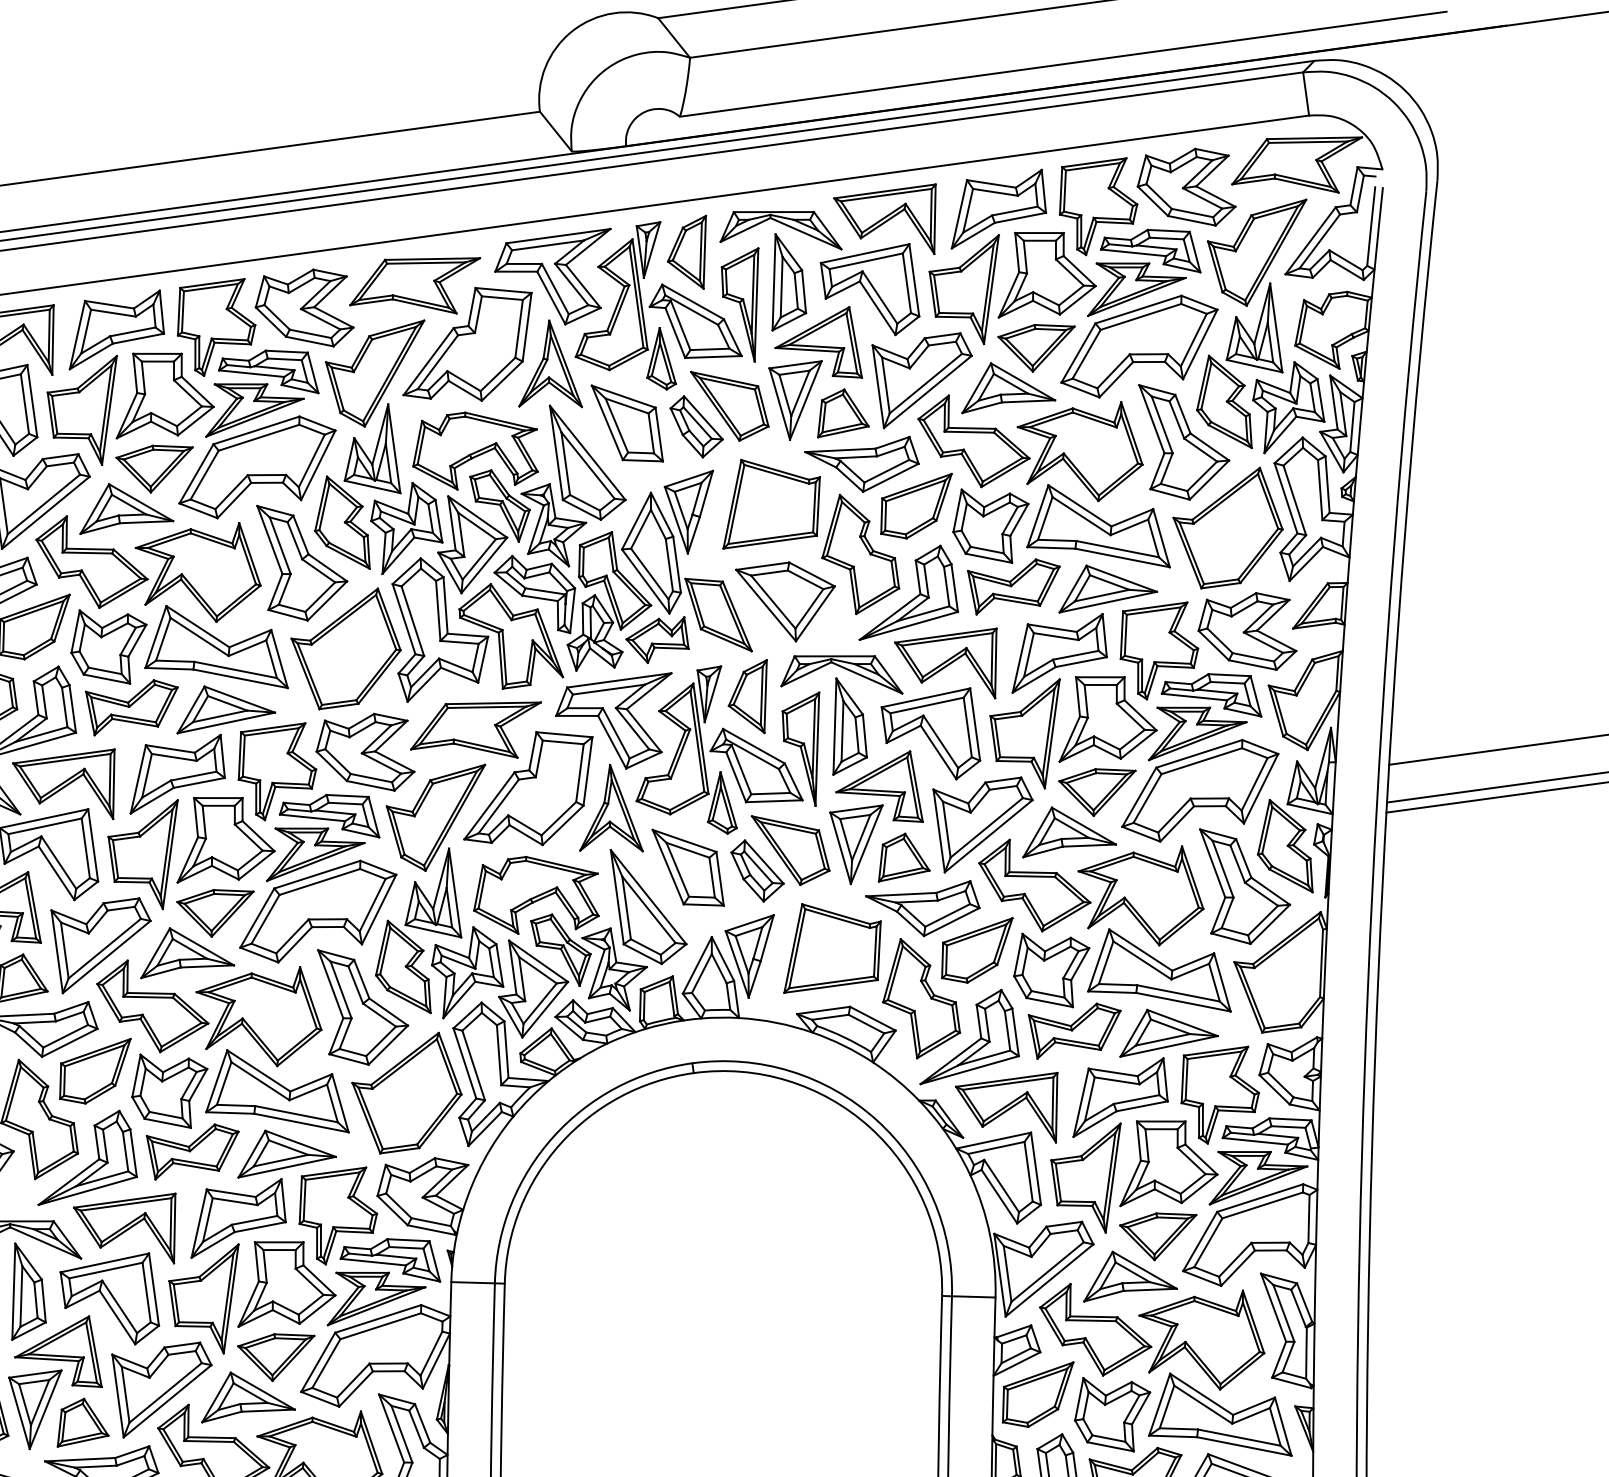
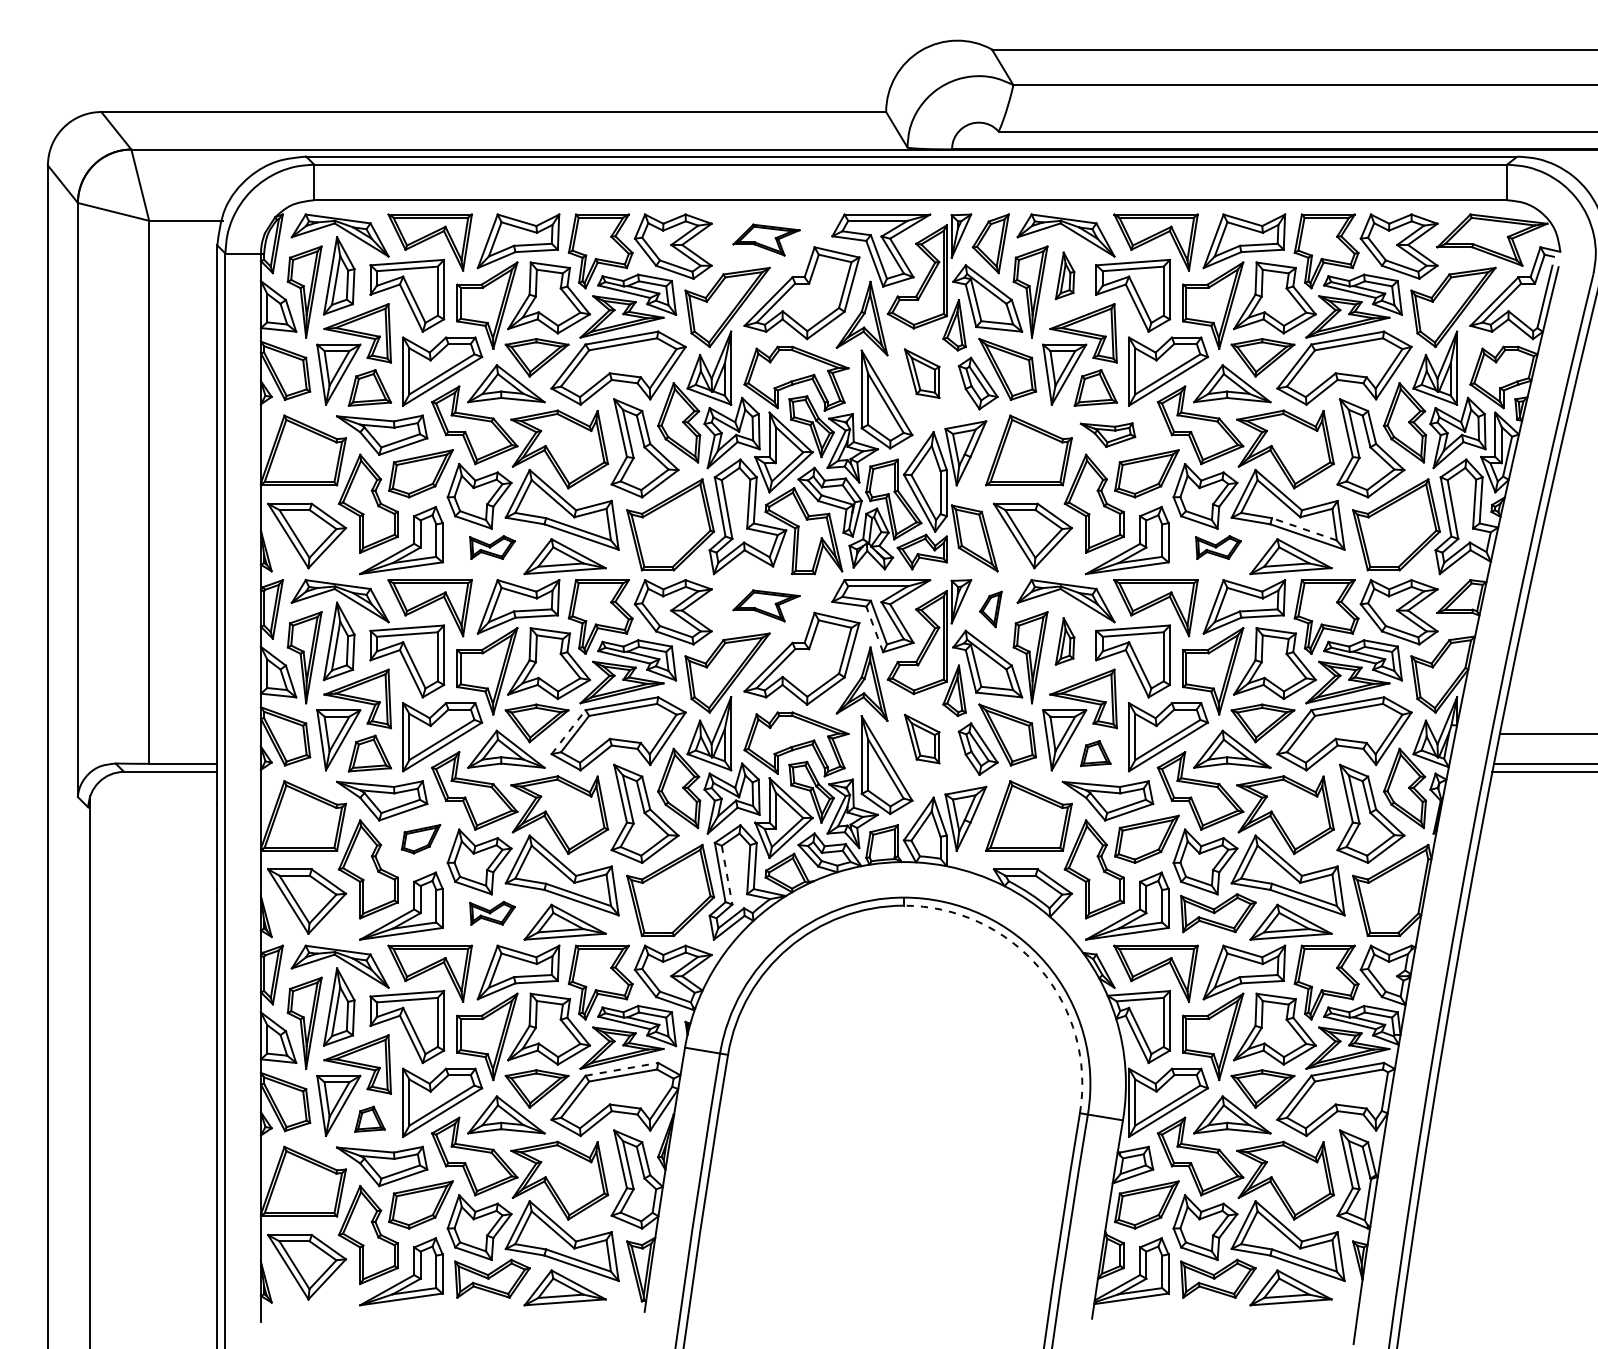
part: (783, 280) -> (1064, 275), size x0.6
part: (415, 286) -> (766, 239), size x0.6
part: (626, 423) -> (921, 373), size x0.7
part: (862, 466) -> (1107, 434), size x0.6
line: (1116, 549) -> (1303, 529), solid -> dashed
part: (1016, 585) -> (1218, 547), size x0.6
part: (749, 698) -> (990, 609), size x0.6
part: (134, 706) -> (492, 547), size x0.6
part: (844, 725) -> (1064, 641), size x0.6
part: (476, 731) -> (766, 605), size x0.6
line: (611, 741) -> (874, 628), solid -> dashed
part: (901, 856) -> (1095, 753), size x0.7
part: (687, 867) -> (921, 738), size x0.7
line: (257, 918) -> (568, 732), solid -> dashed
line: (474, 1065) -> (727, 875), solid -> dashed
part: (95, 1071) -> (420, 838), size x0.6
arc: (870, 1126) -> (1040, 968), solid -> dashed
part: (195, 1151) -> (492, 913), size x0.6
line: (377, 1319) -> (621, 1069), solid -> dashed
part: (79, 1421) -> (369, 1119), size x0.7

